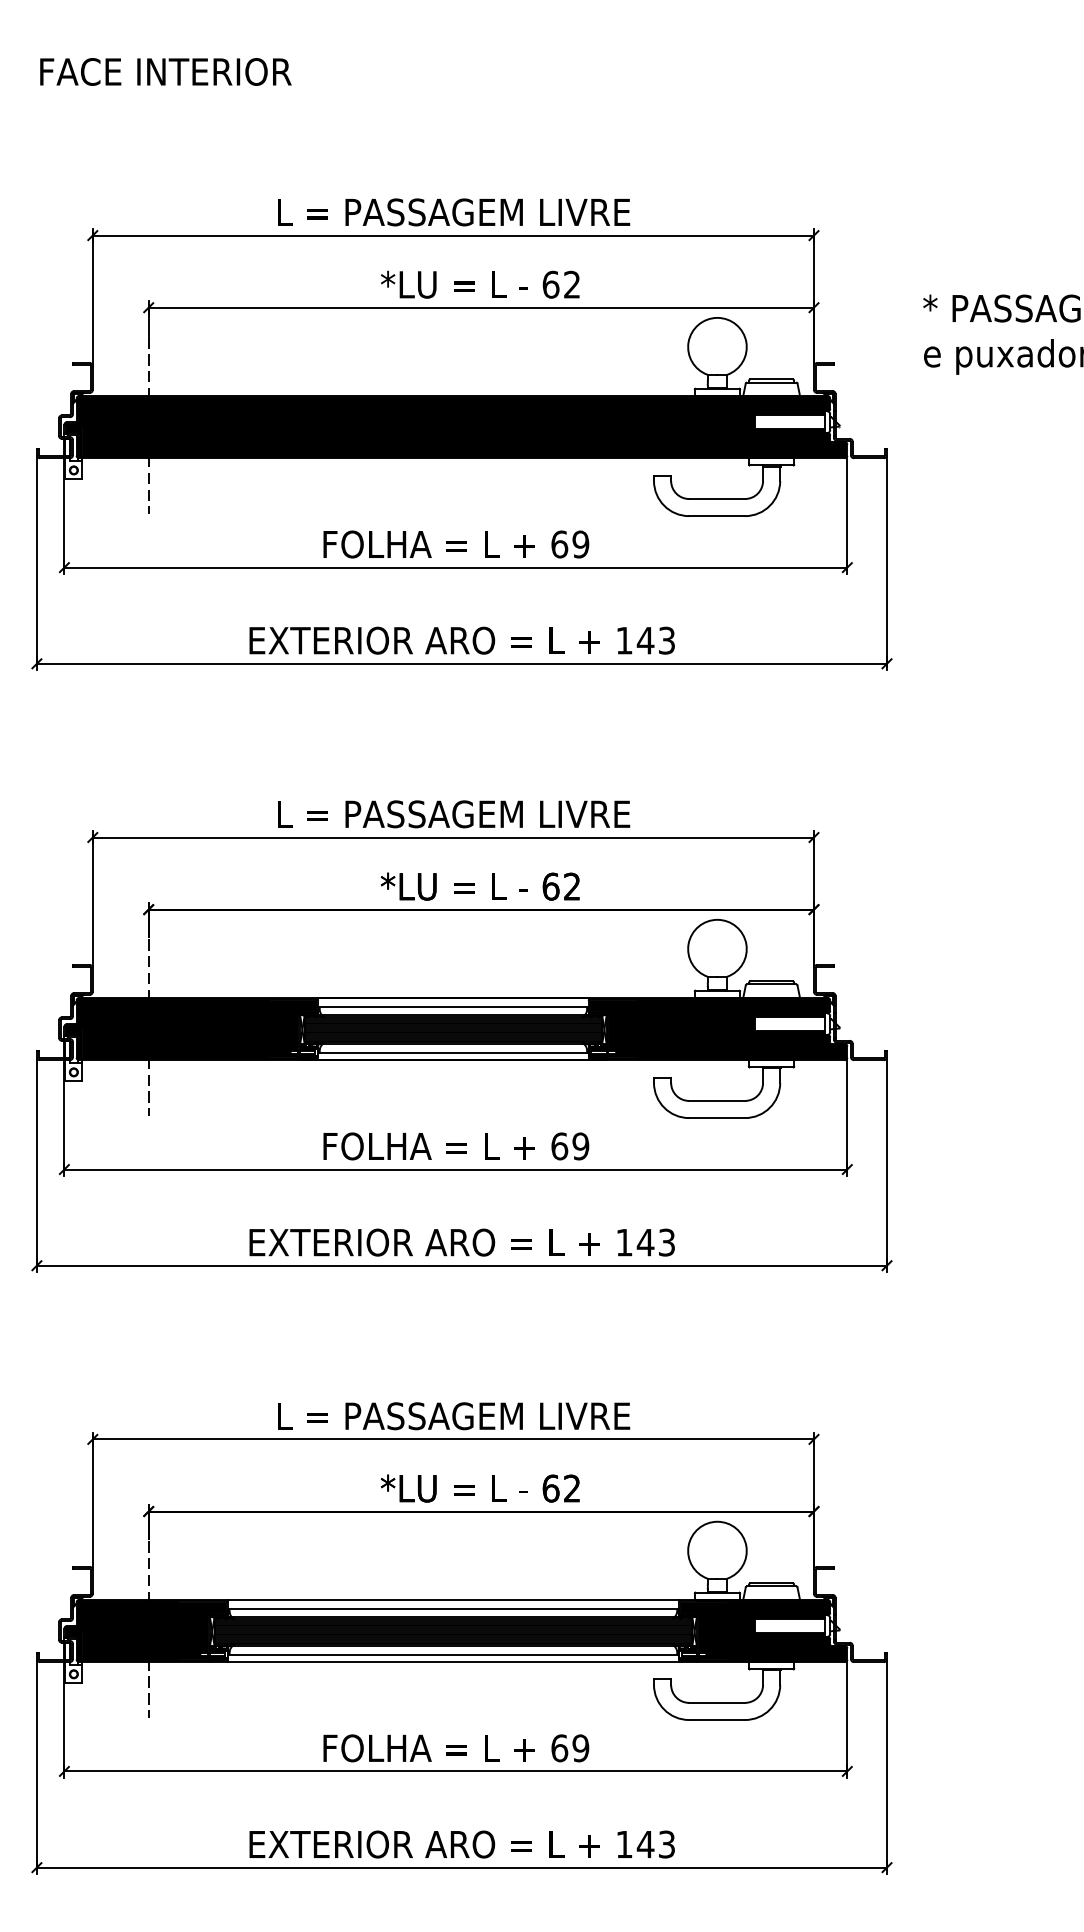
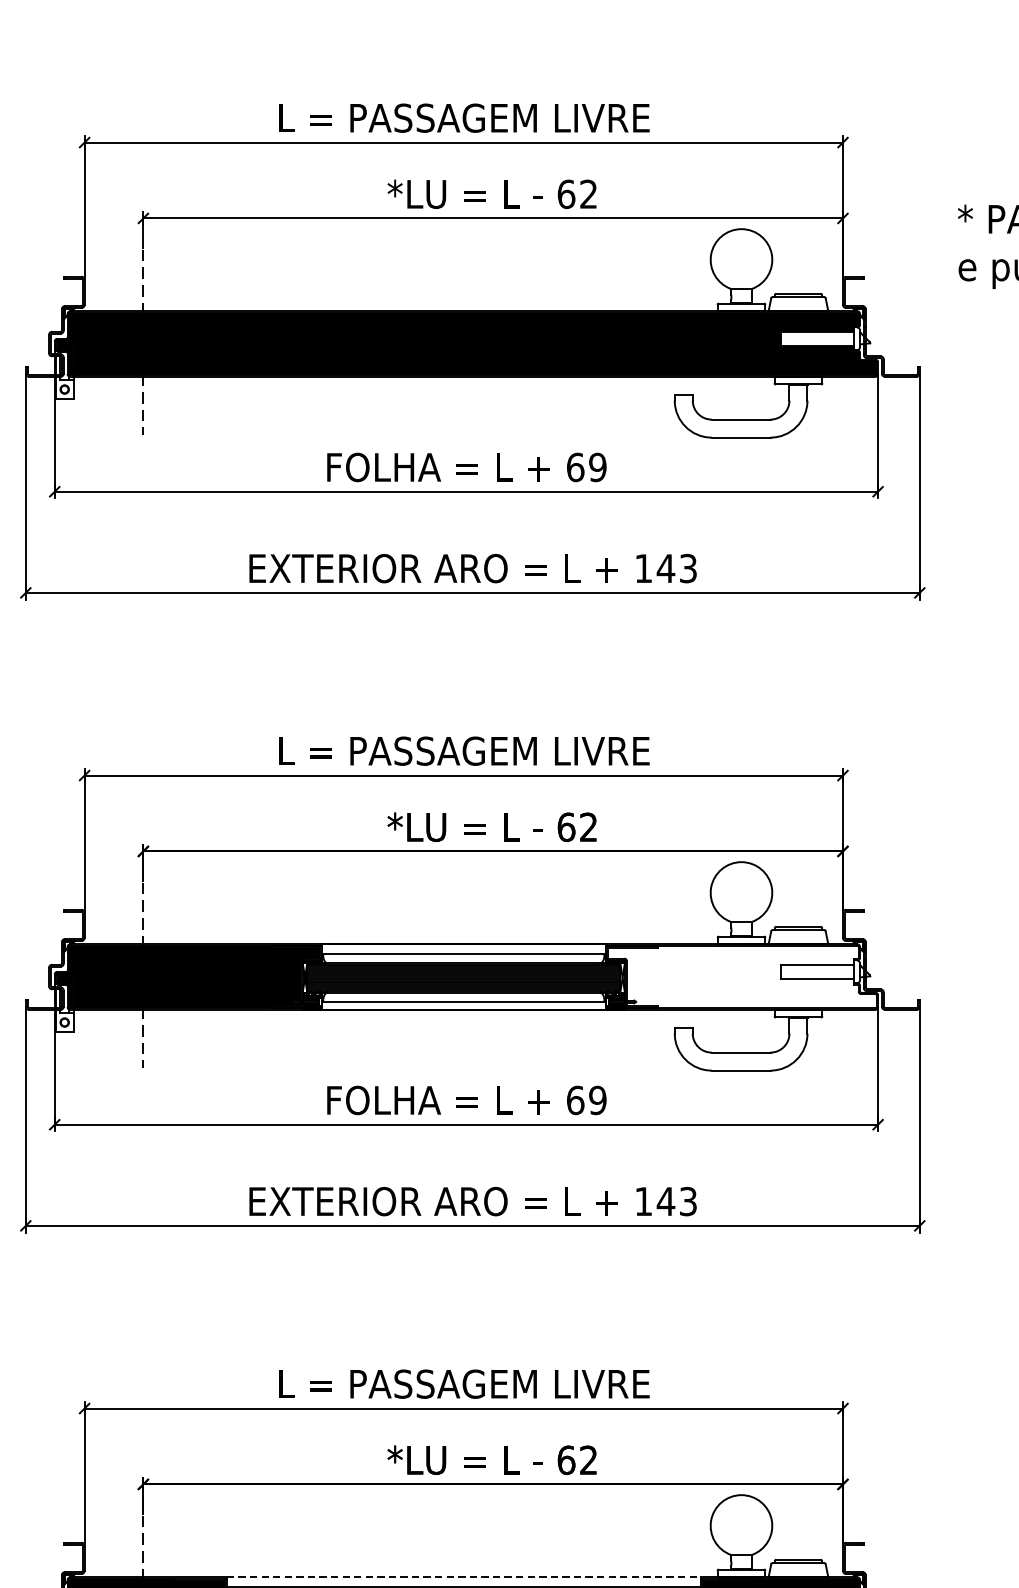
fill: (718, 1028) -> (742, 976), removed
line: (453, 1599) -> (463, 1576), solid -> dashed

